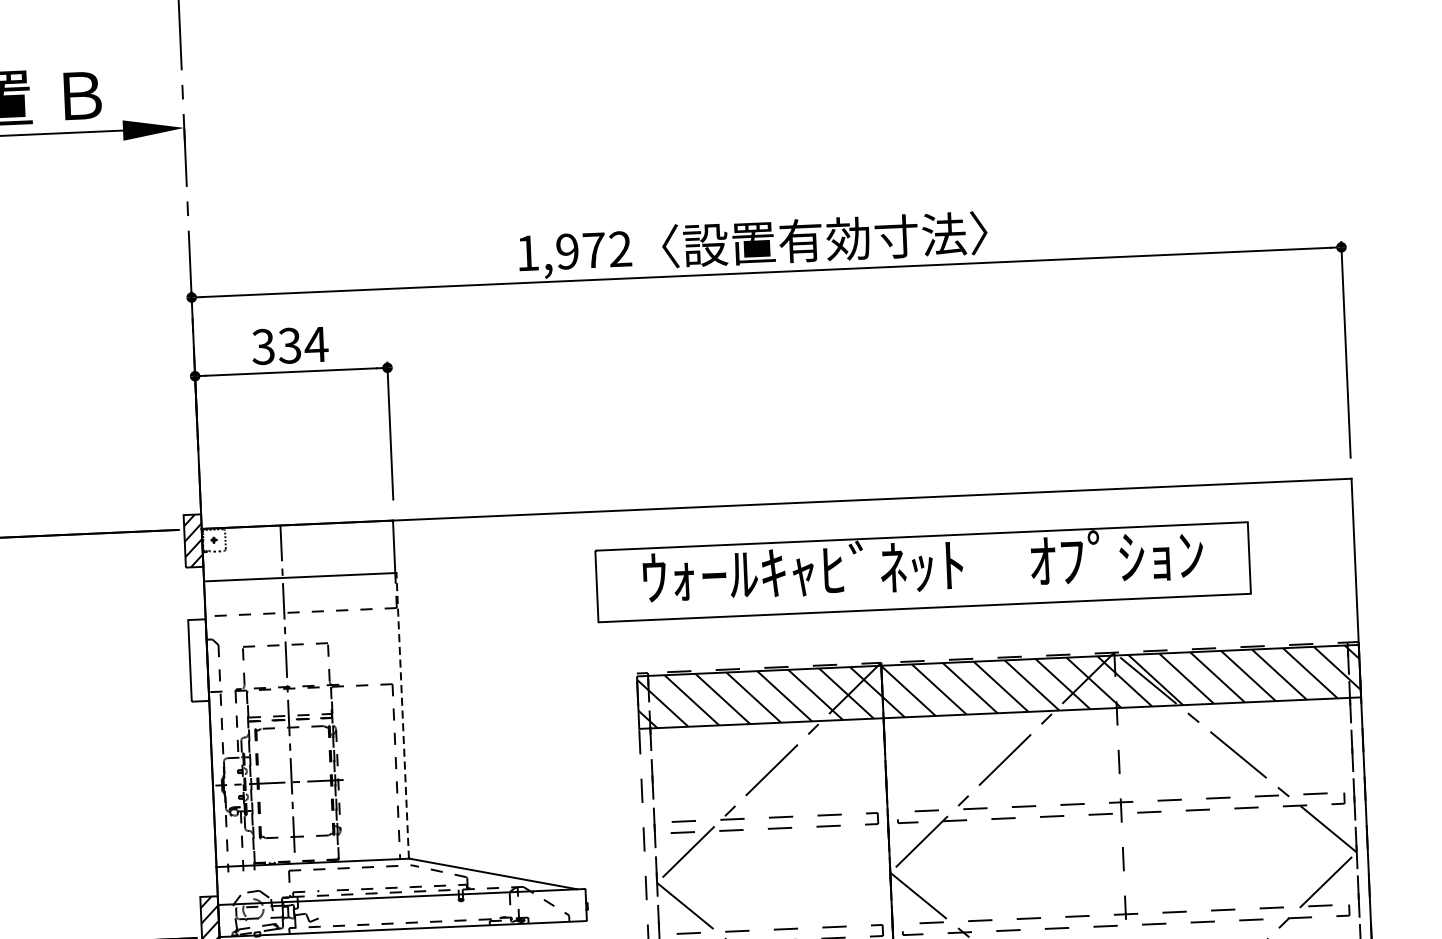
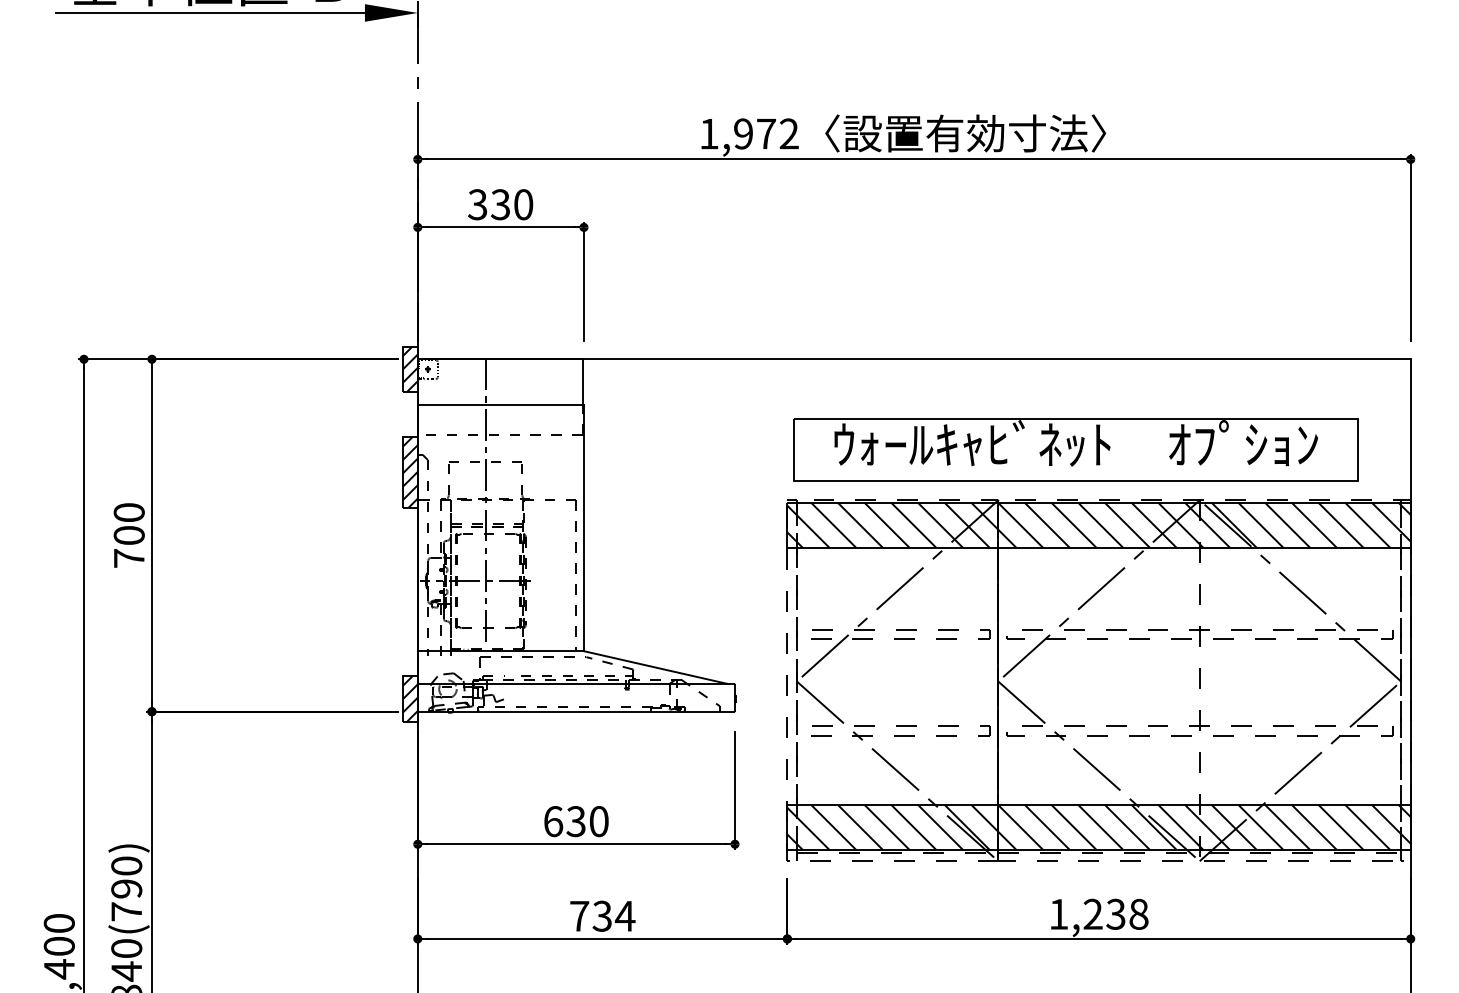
text: (316, 344) -> (523, 204), 334 -> 330
part: (922, 571) -> (1075, 449), moved
hatch: (197, 660) -> (409, 472), added
line: (402, 715) -> (583, 527), dashed -> solid

